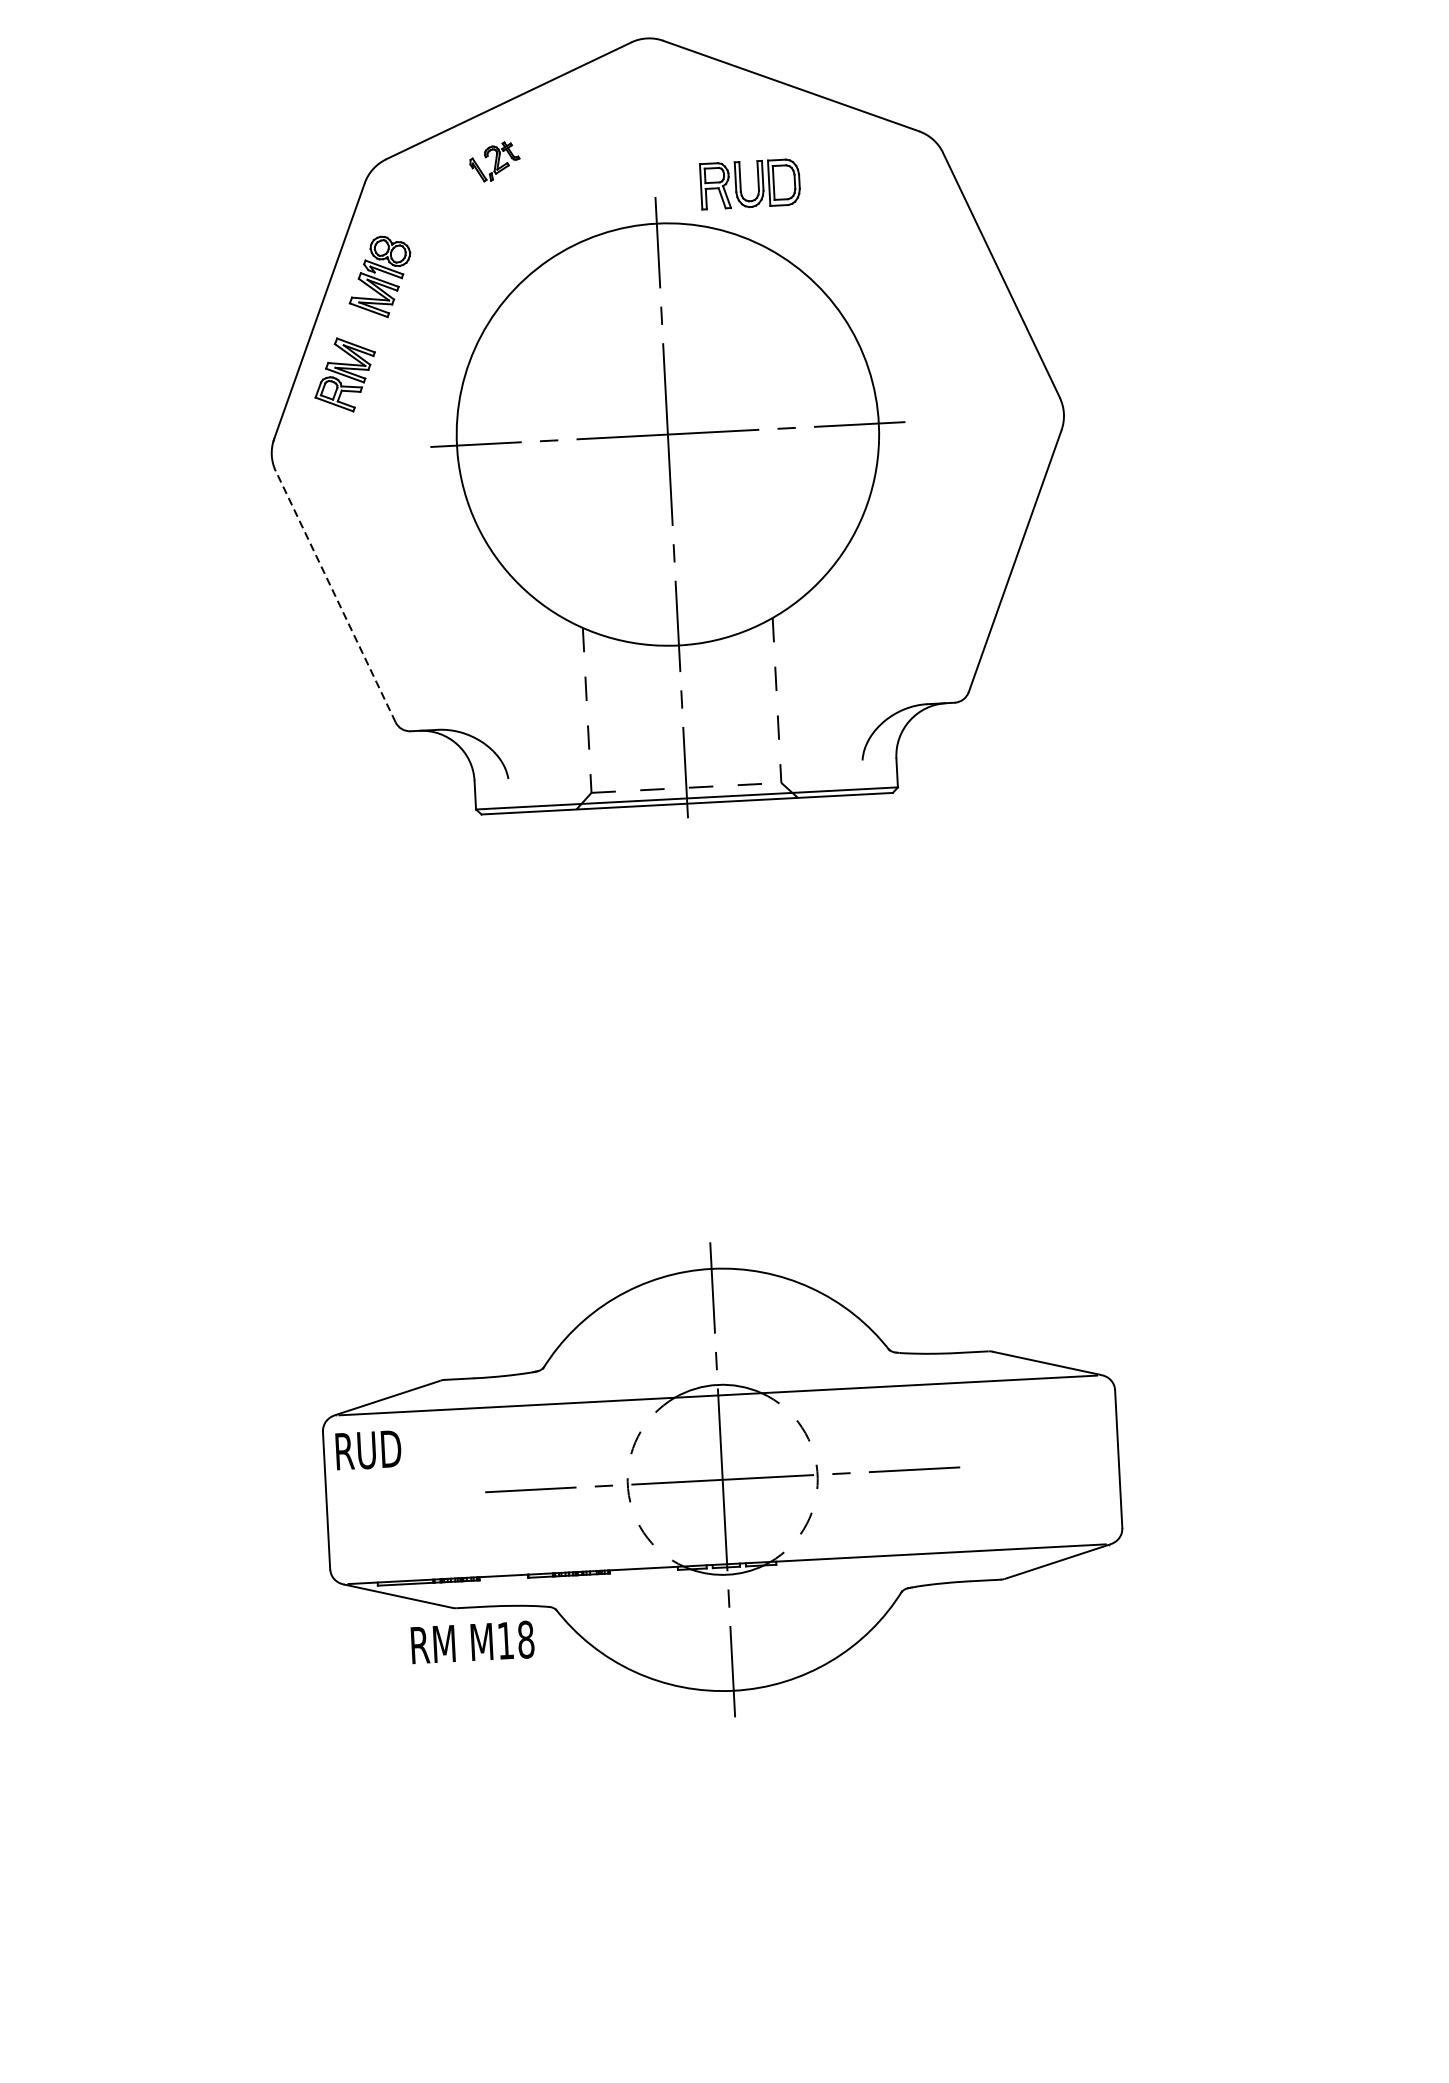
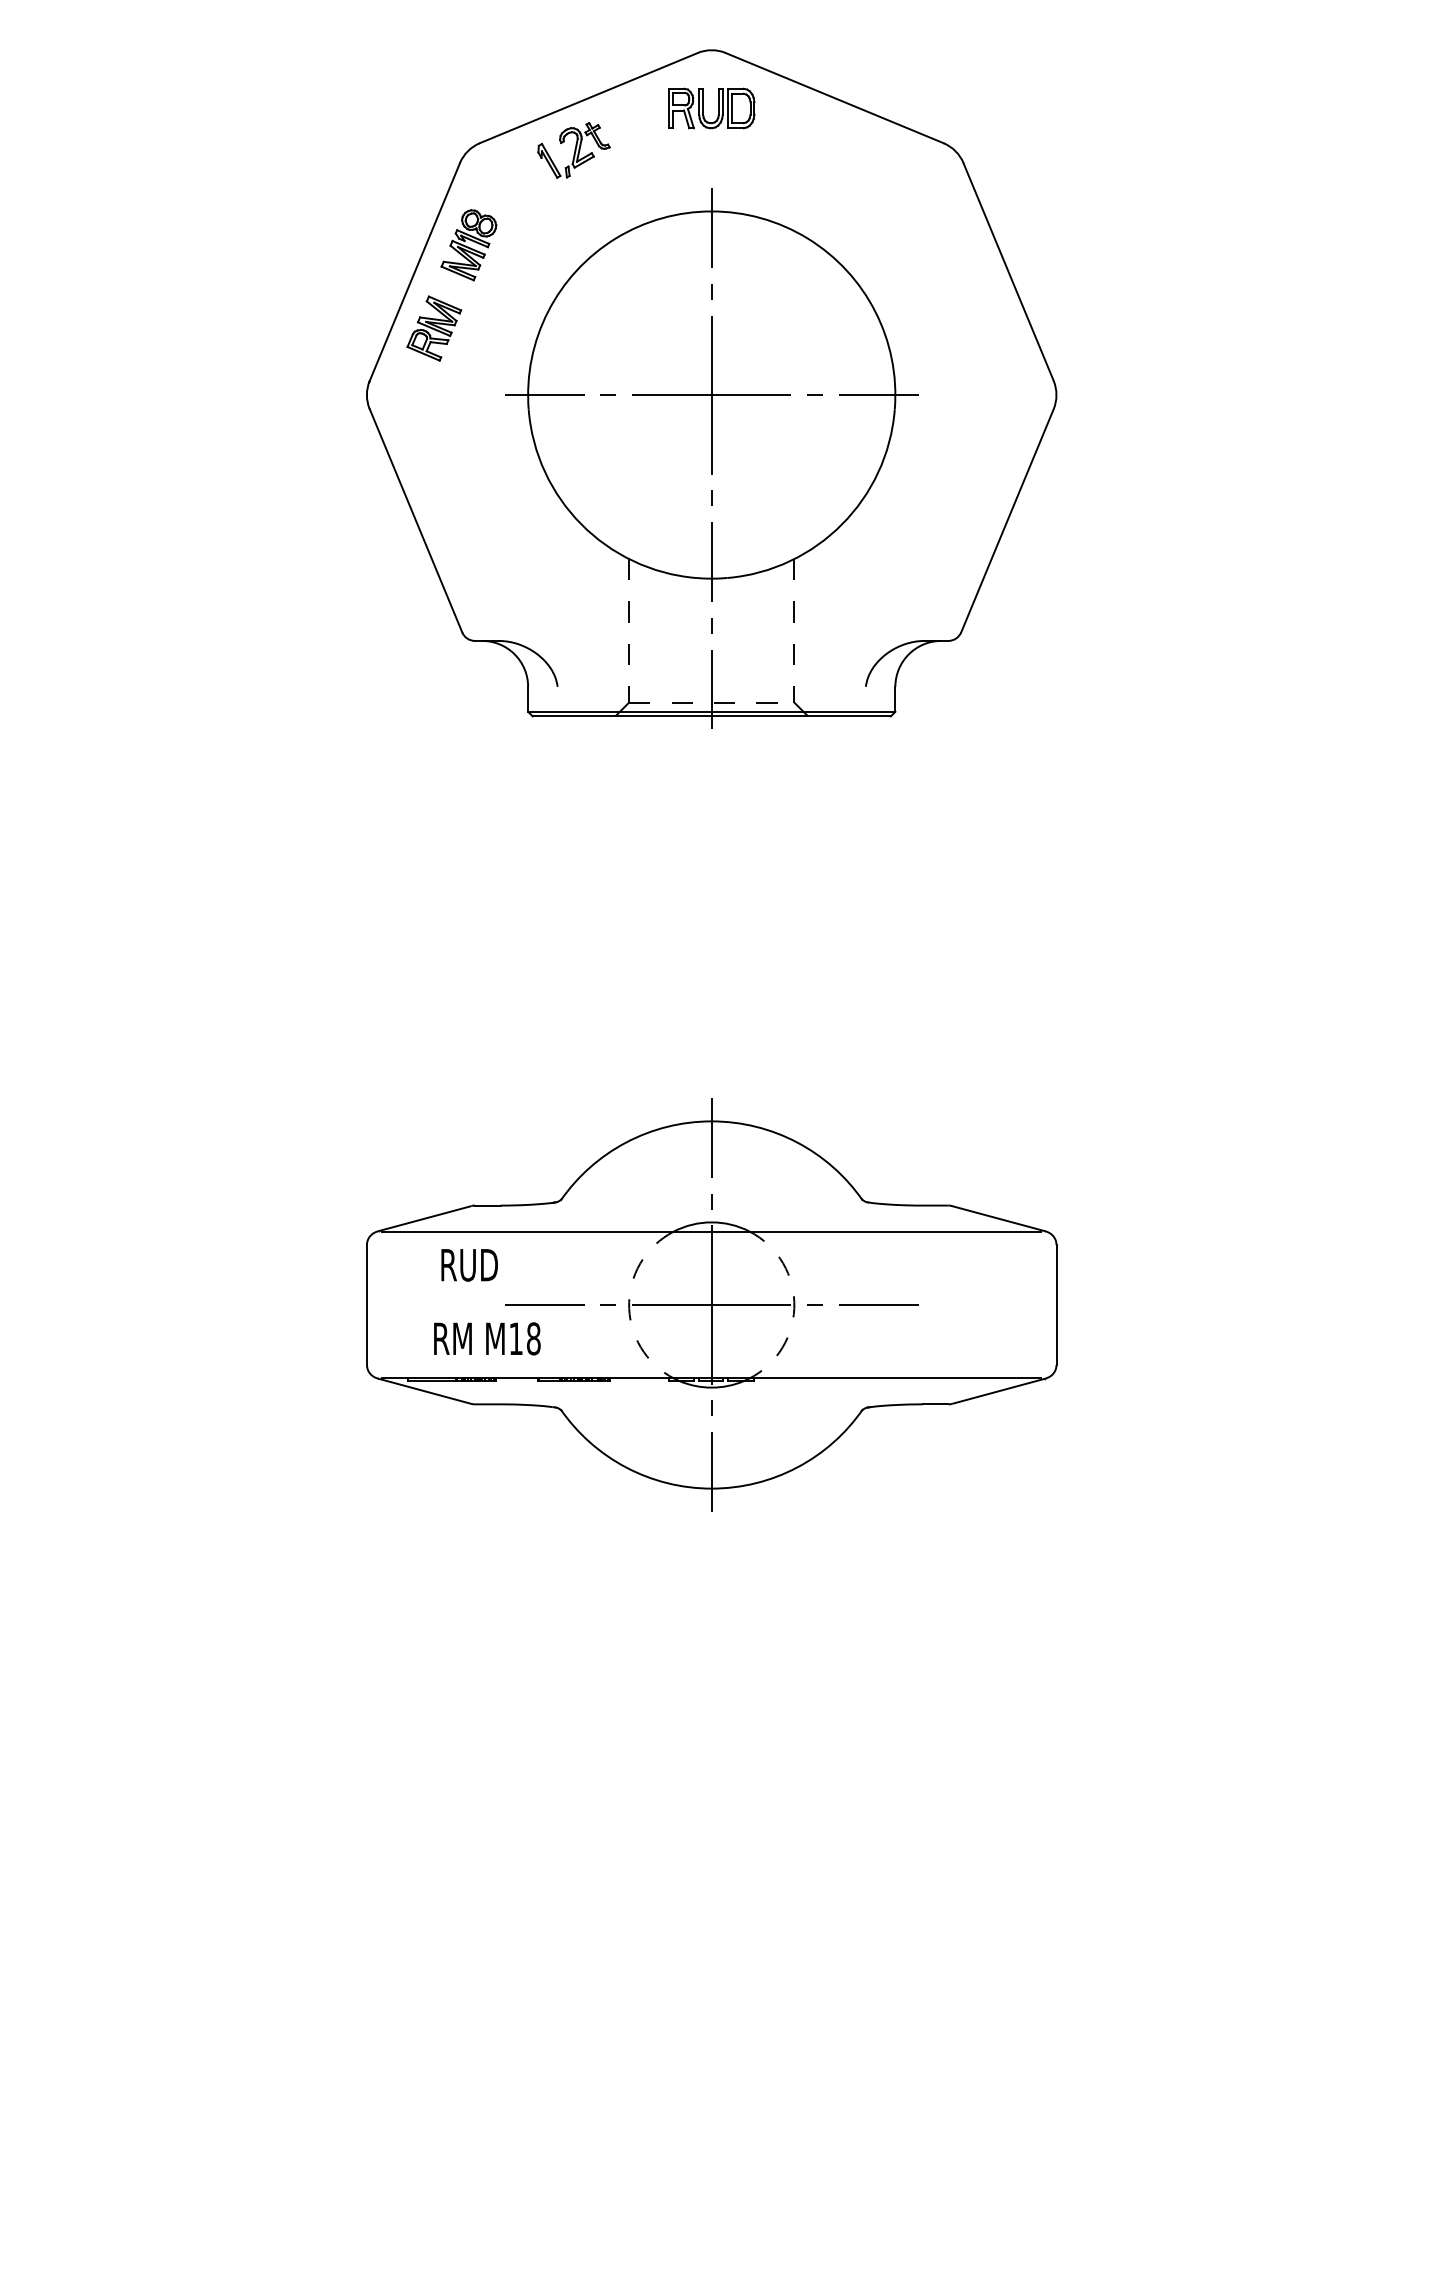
part: (494, 161) -> (573, 150), size x1.67
part: (758, 183) -> (718, 108), moved
line: (336, 596) -> (416, 520), dashed -> solid
text: (368, 1450) -> (469, 1265), moved
text: (472, 1642) -> (487, 1338), moved

